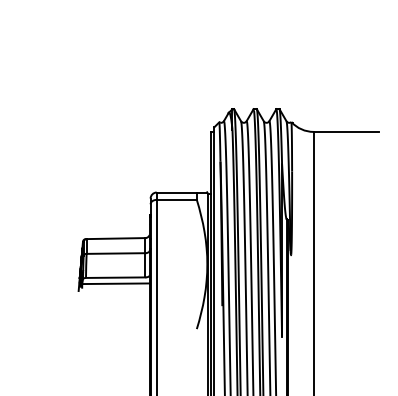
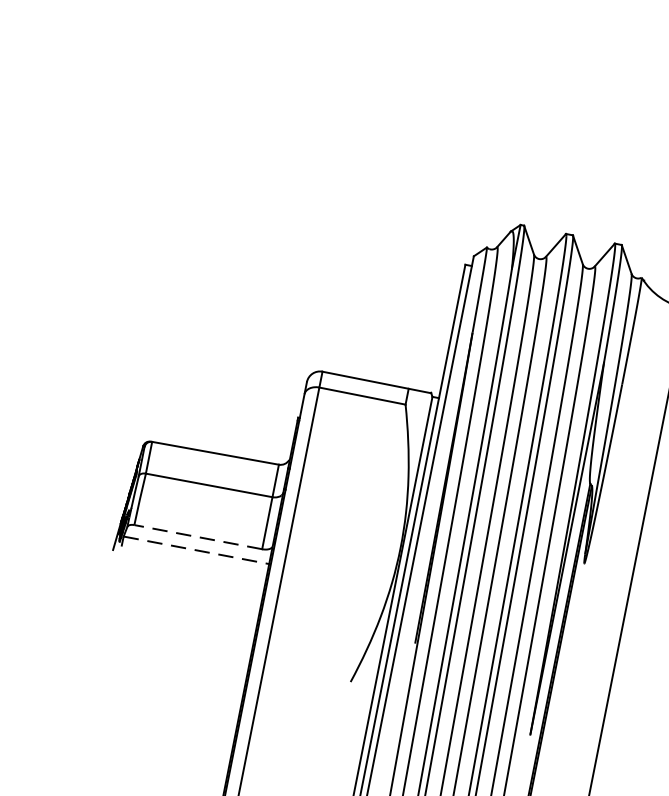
line: (115, 277) -> (197, 536), solid -> dashed
line: (116, 283) -> (197, 549), solid -> dashed

